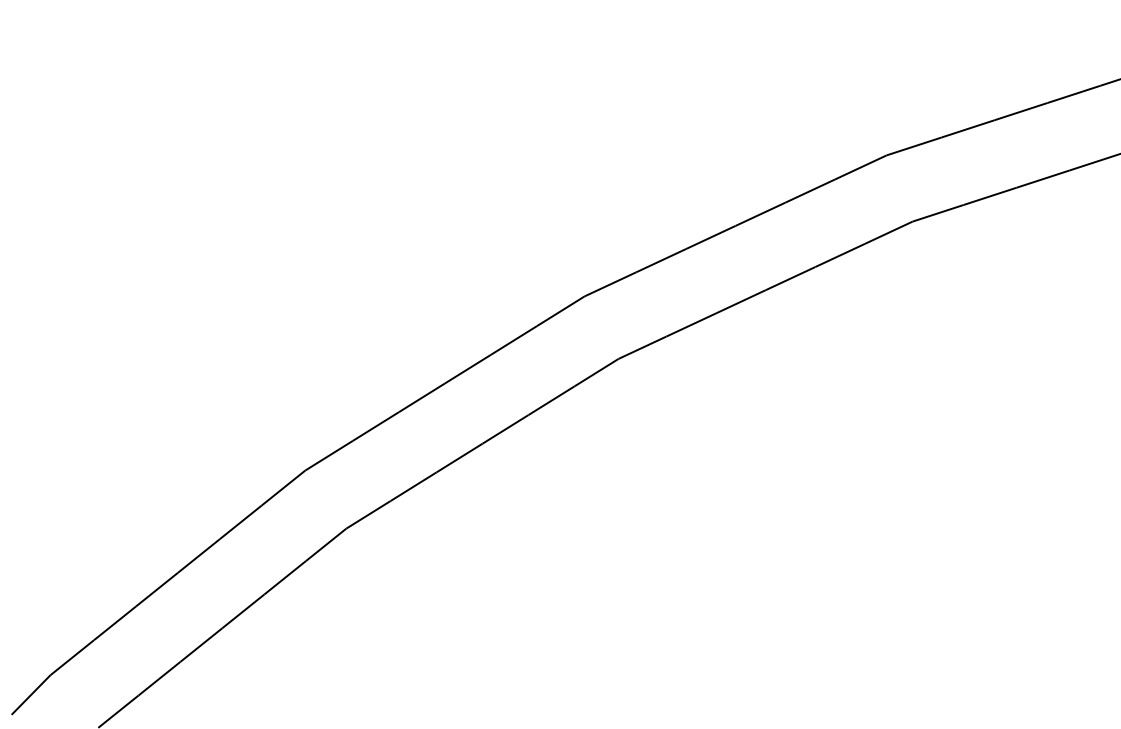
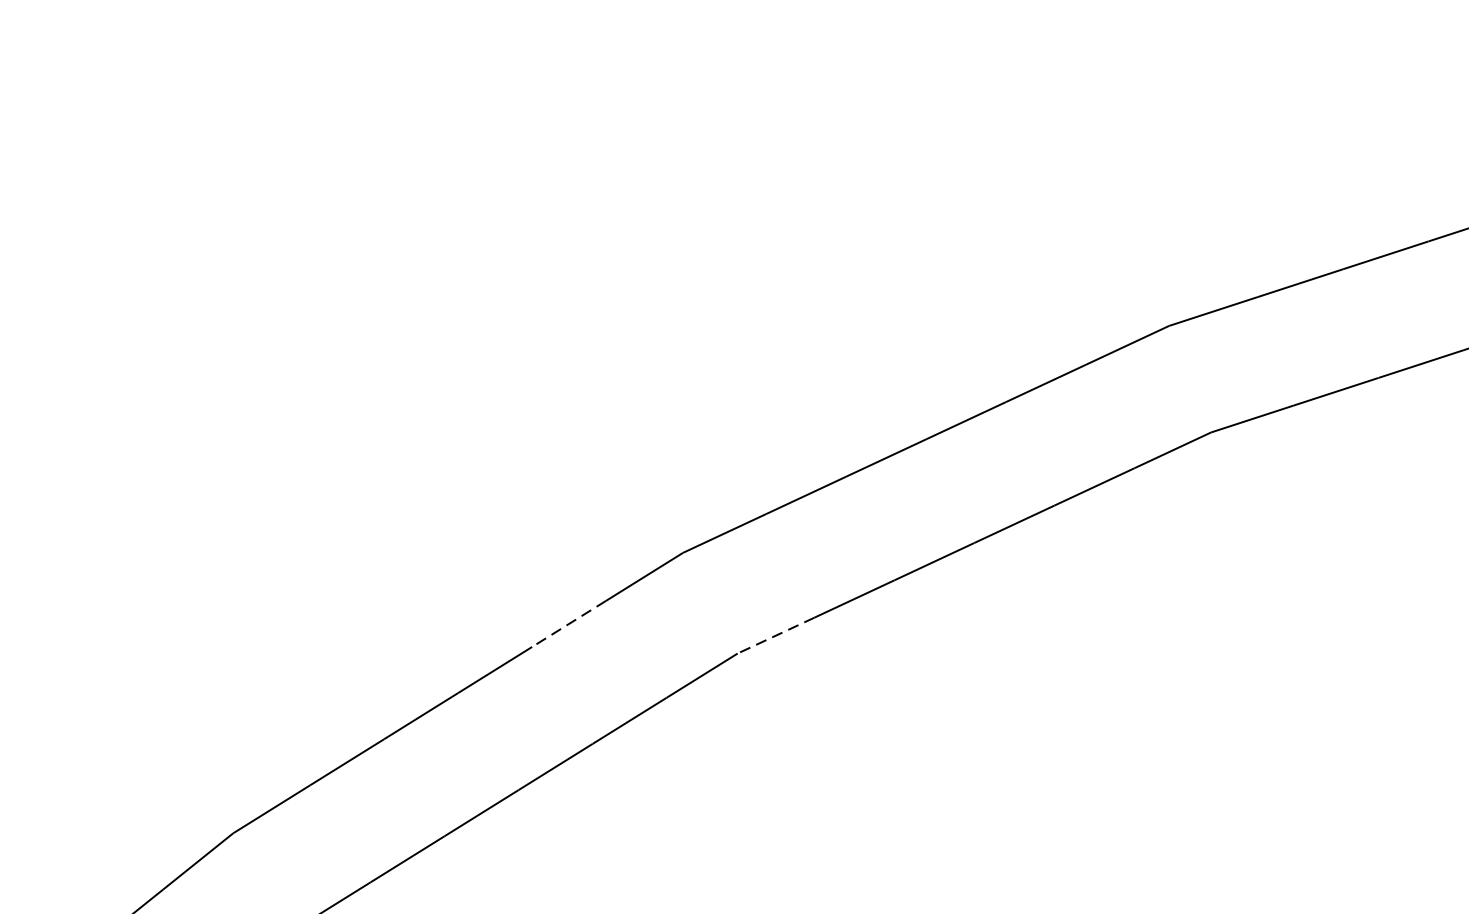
line: (513, 340) -> (568, 623), solid -> dashed
line: (642, 347) -> (776, 635), solid -> dashed

